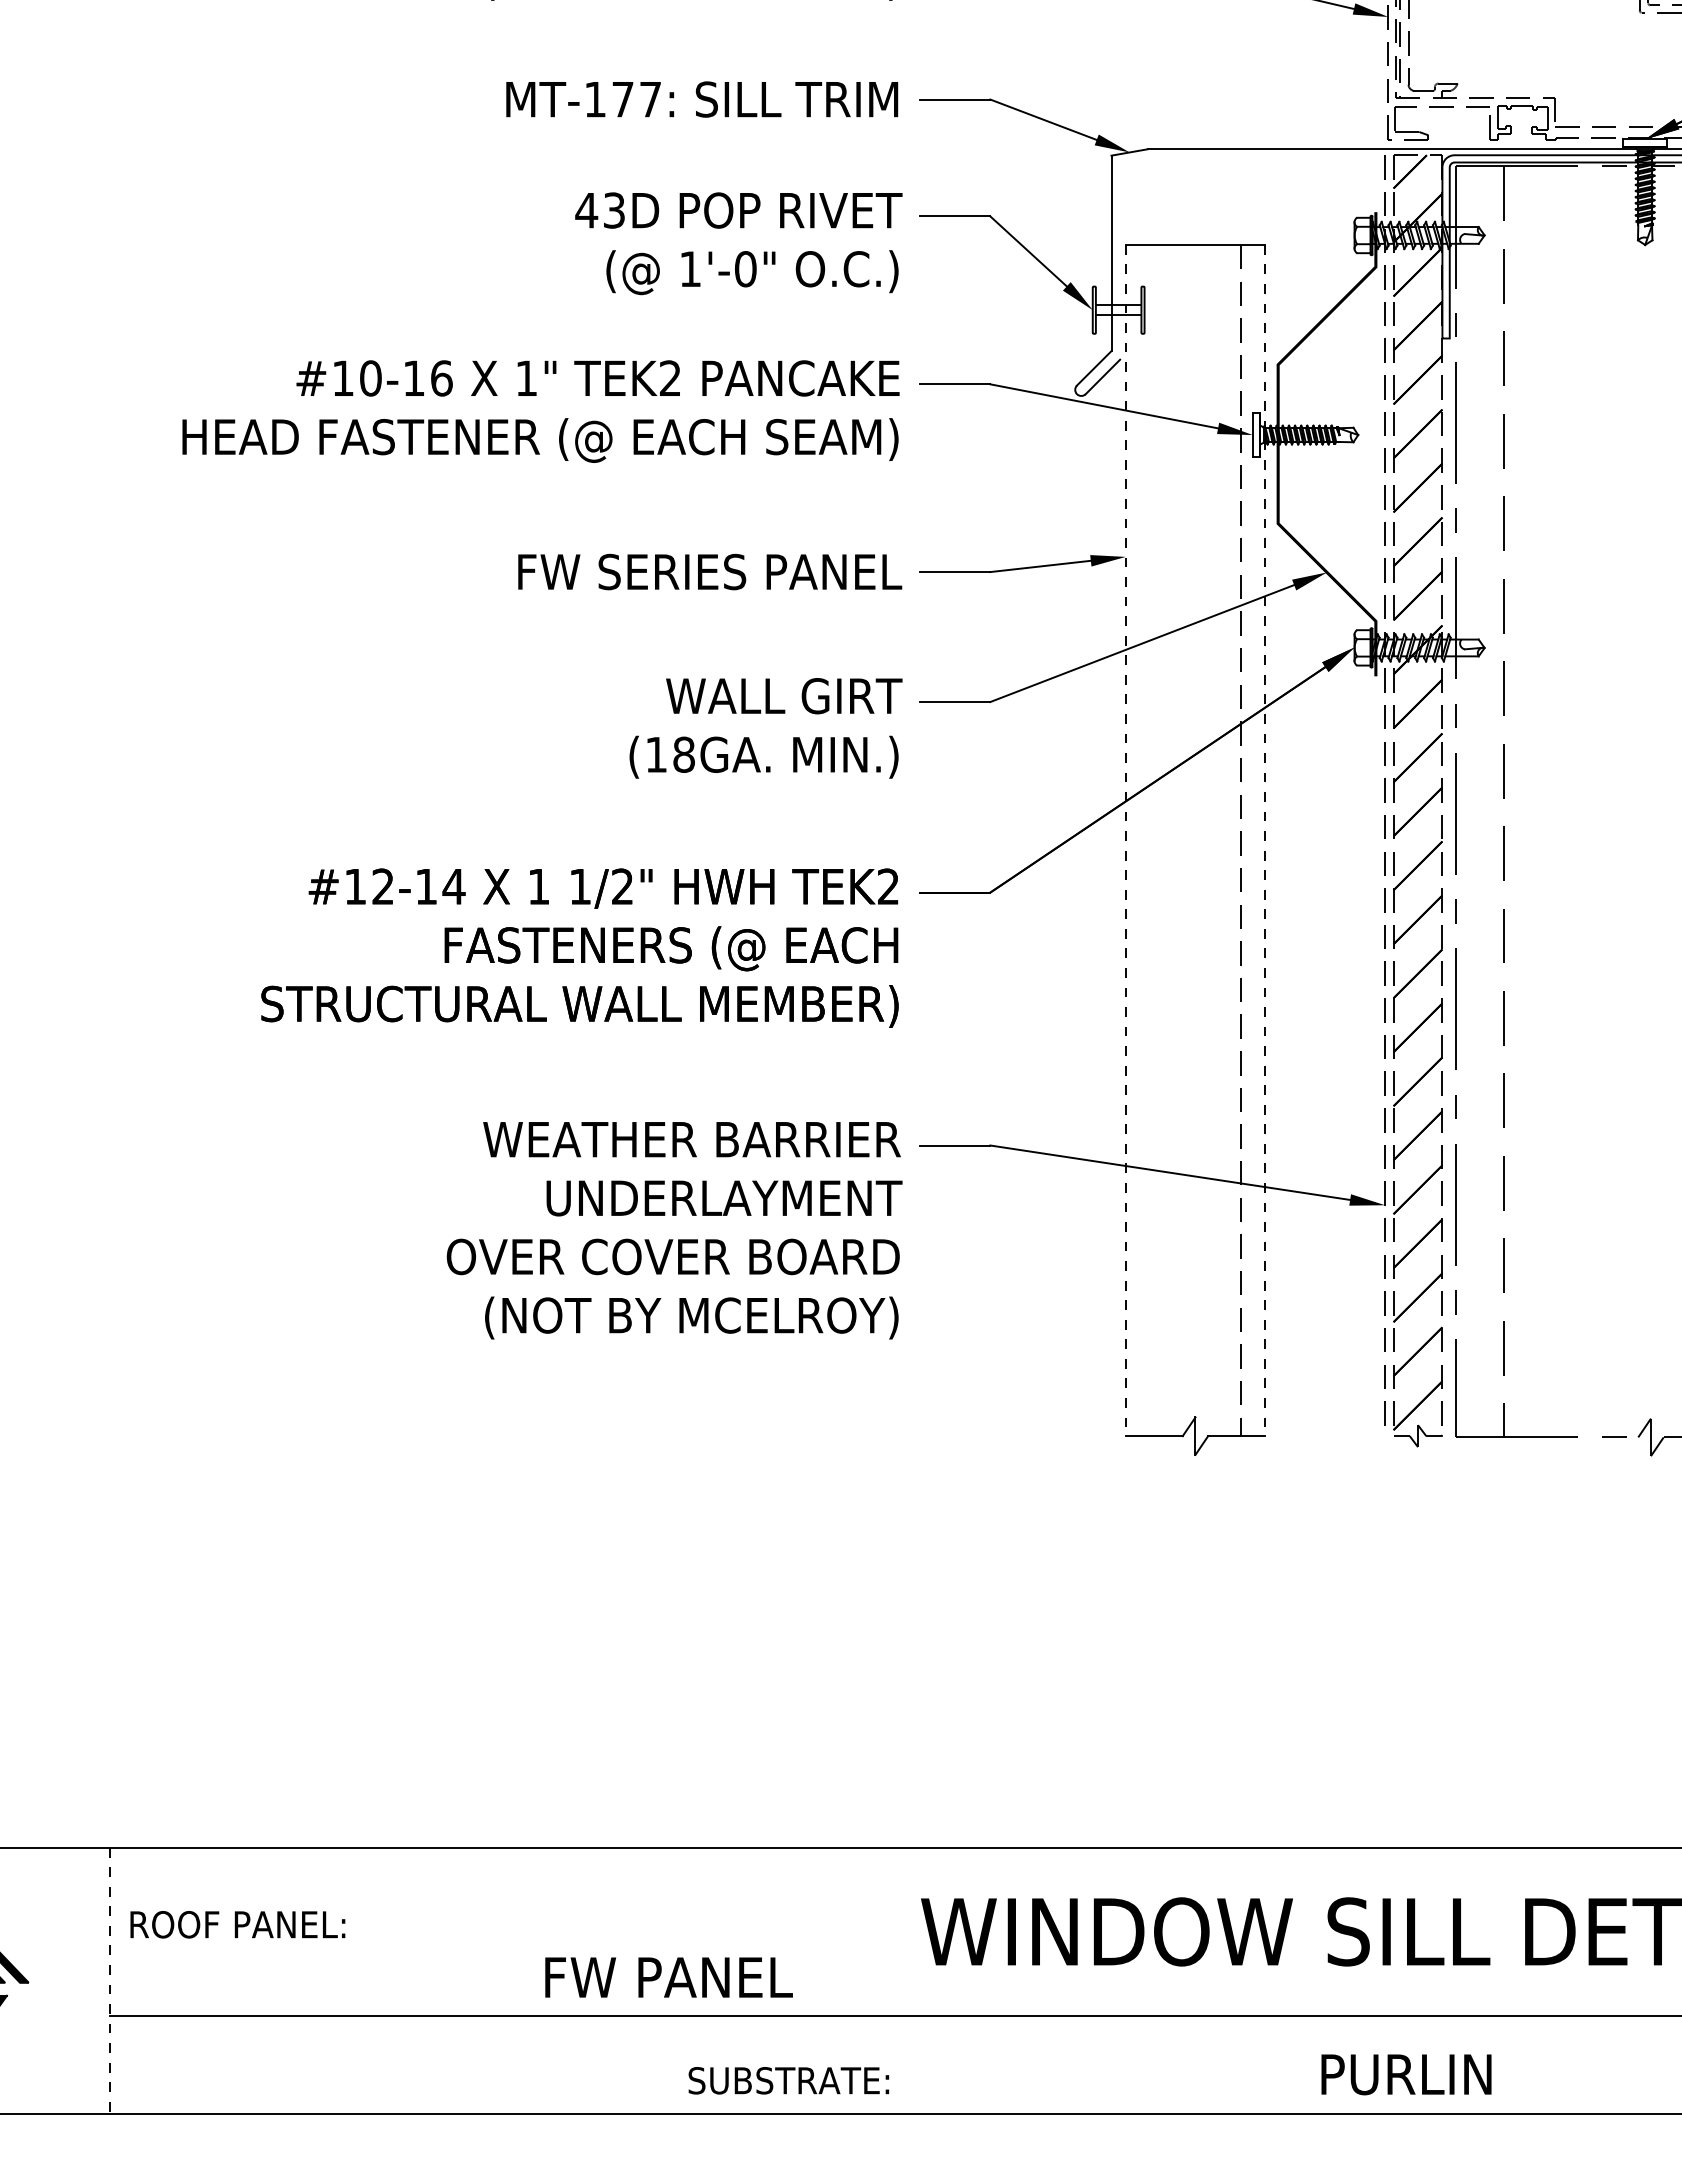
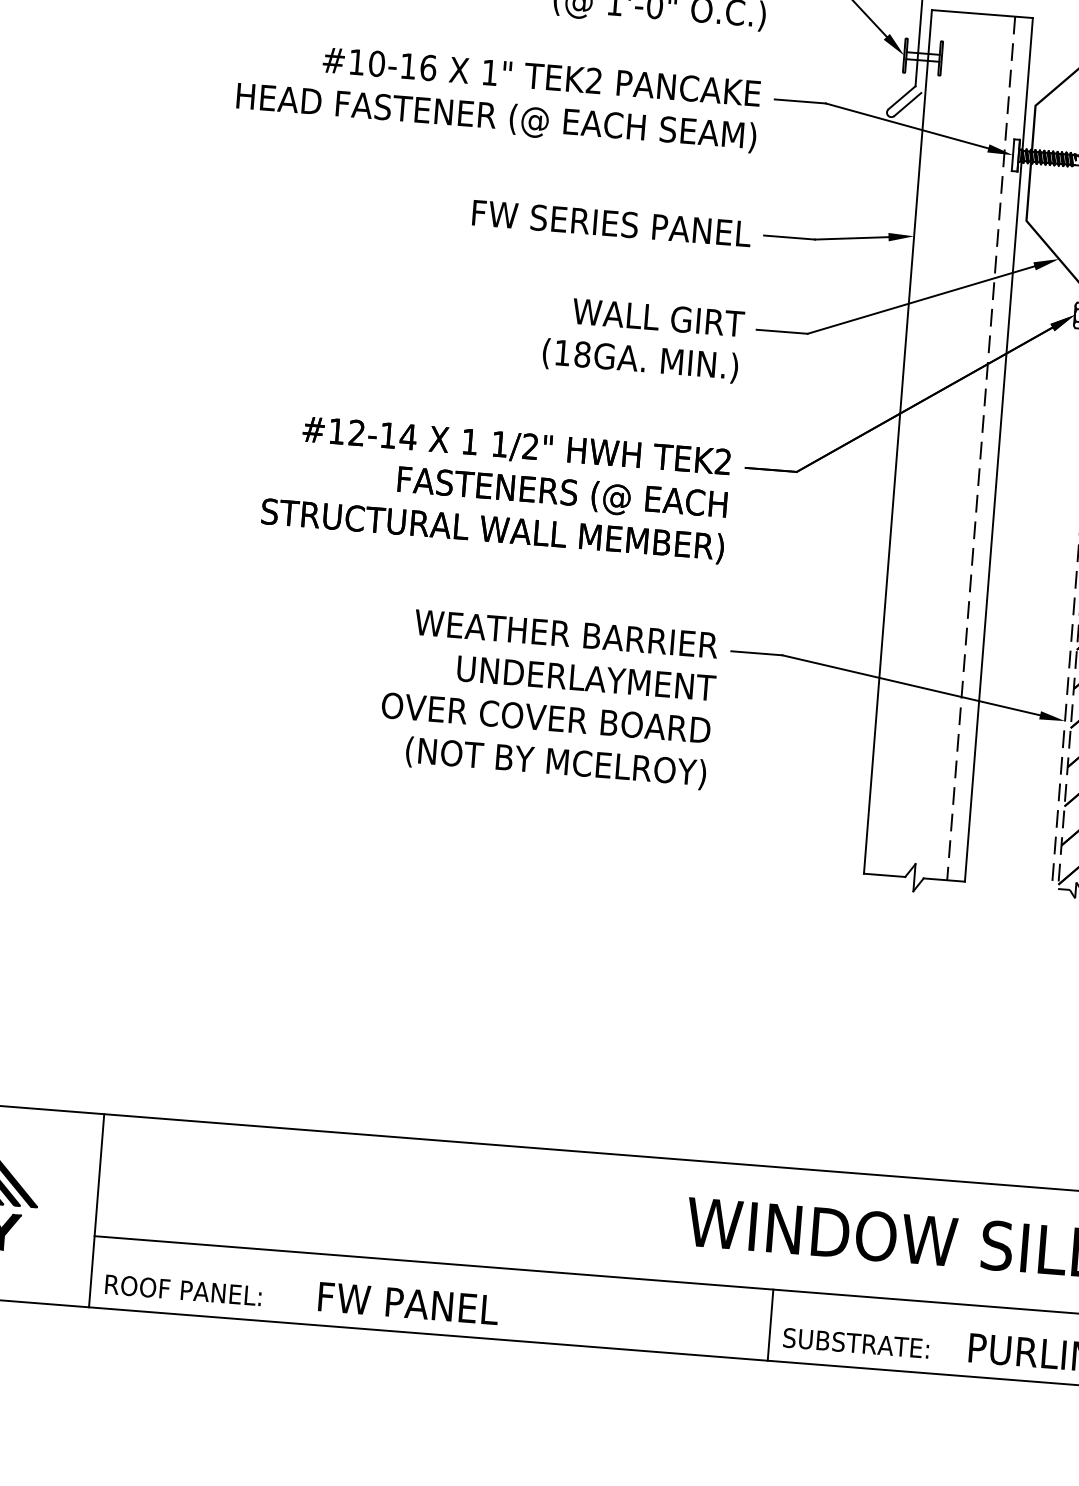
line: (1125, 840) -> (897, 441), dashed -> solid
line: (1265, 840) -> (999, 449), dashed -> solid
text: (237, 1924) -> (183, 1290), moved
text: (668, 1977) -> (408, 1303), moved
line: (110, 1981) -> (96, 1211), dashed -> solid
line: (1046, 2065) -> (770, 1325), added
text: (788, 2080) -> (855, 1343), moved

